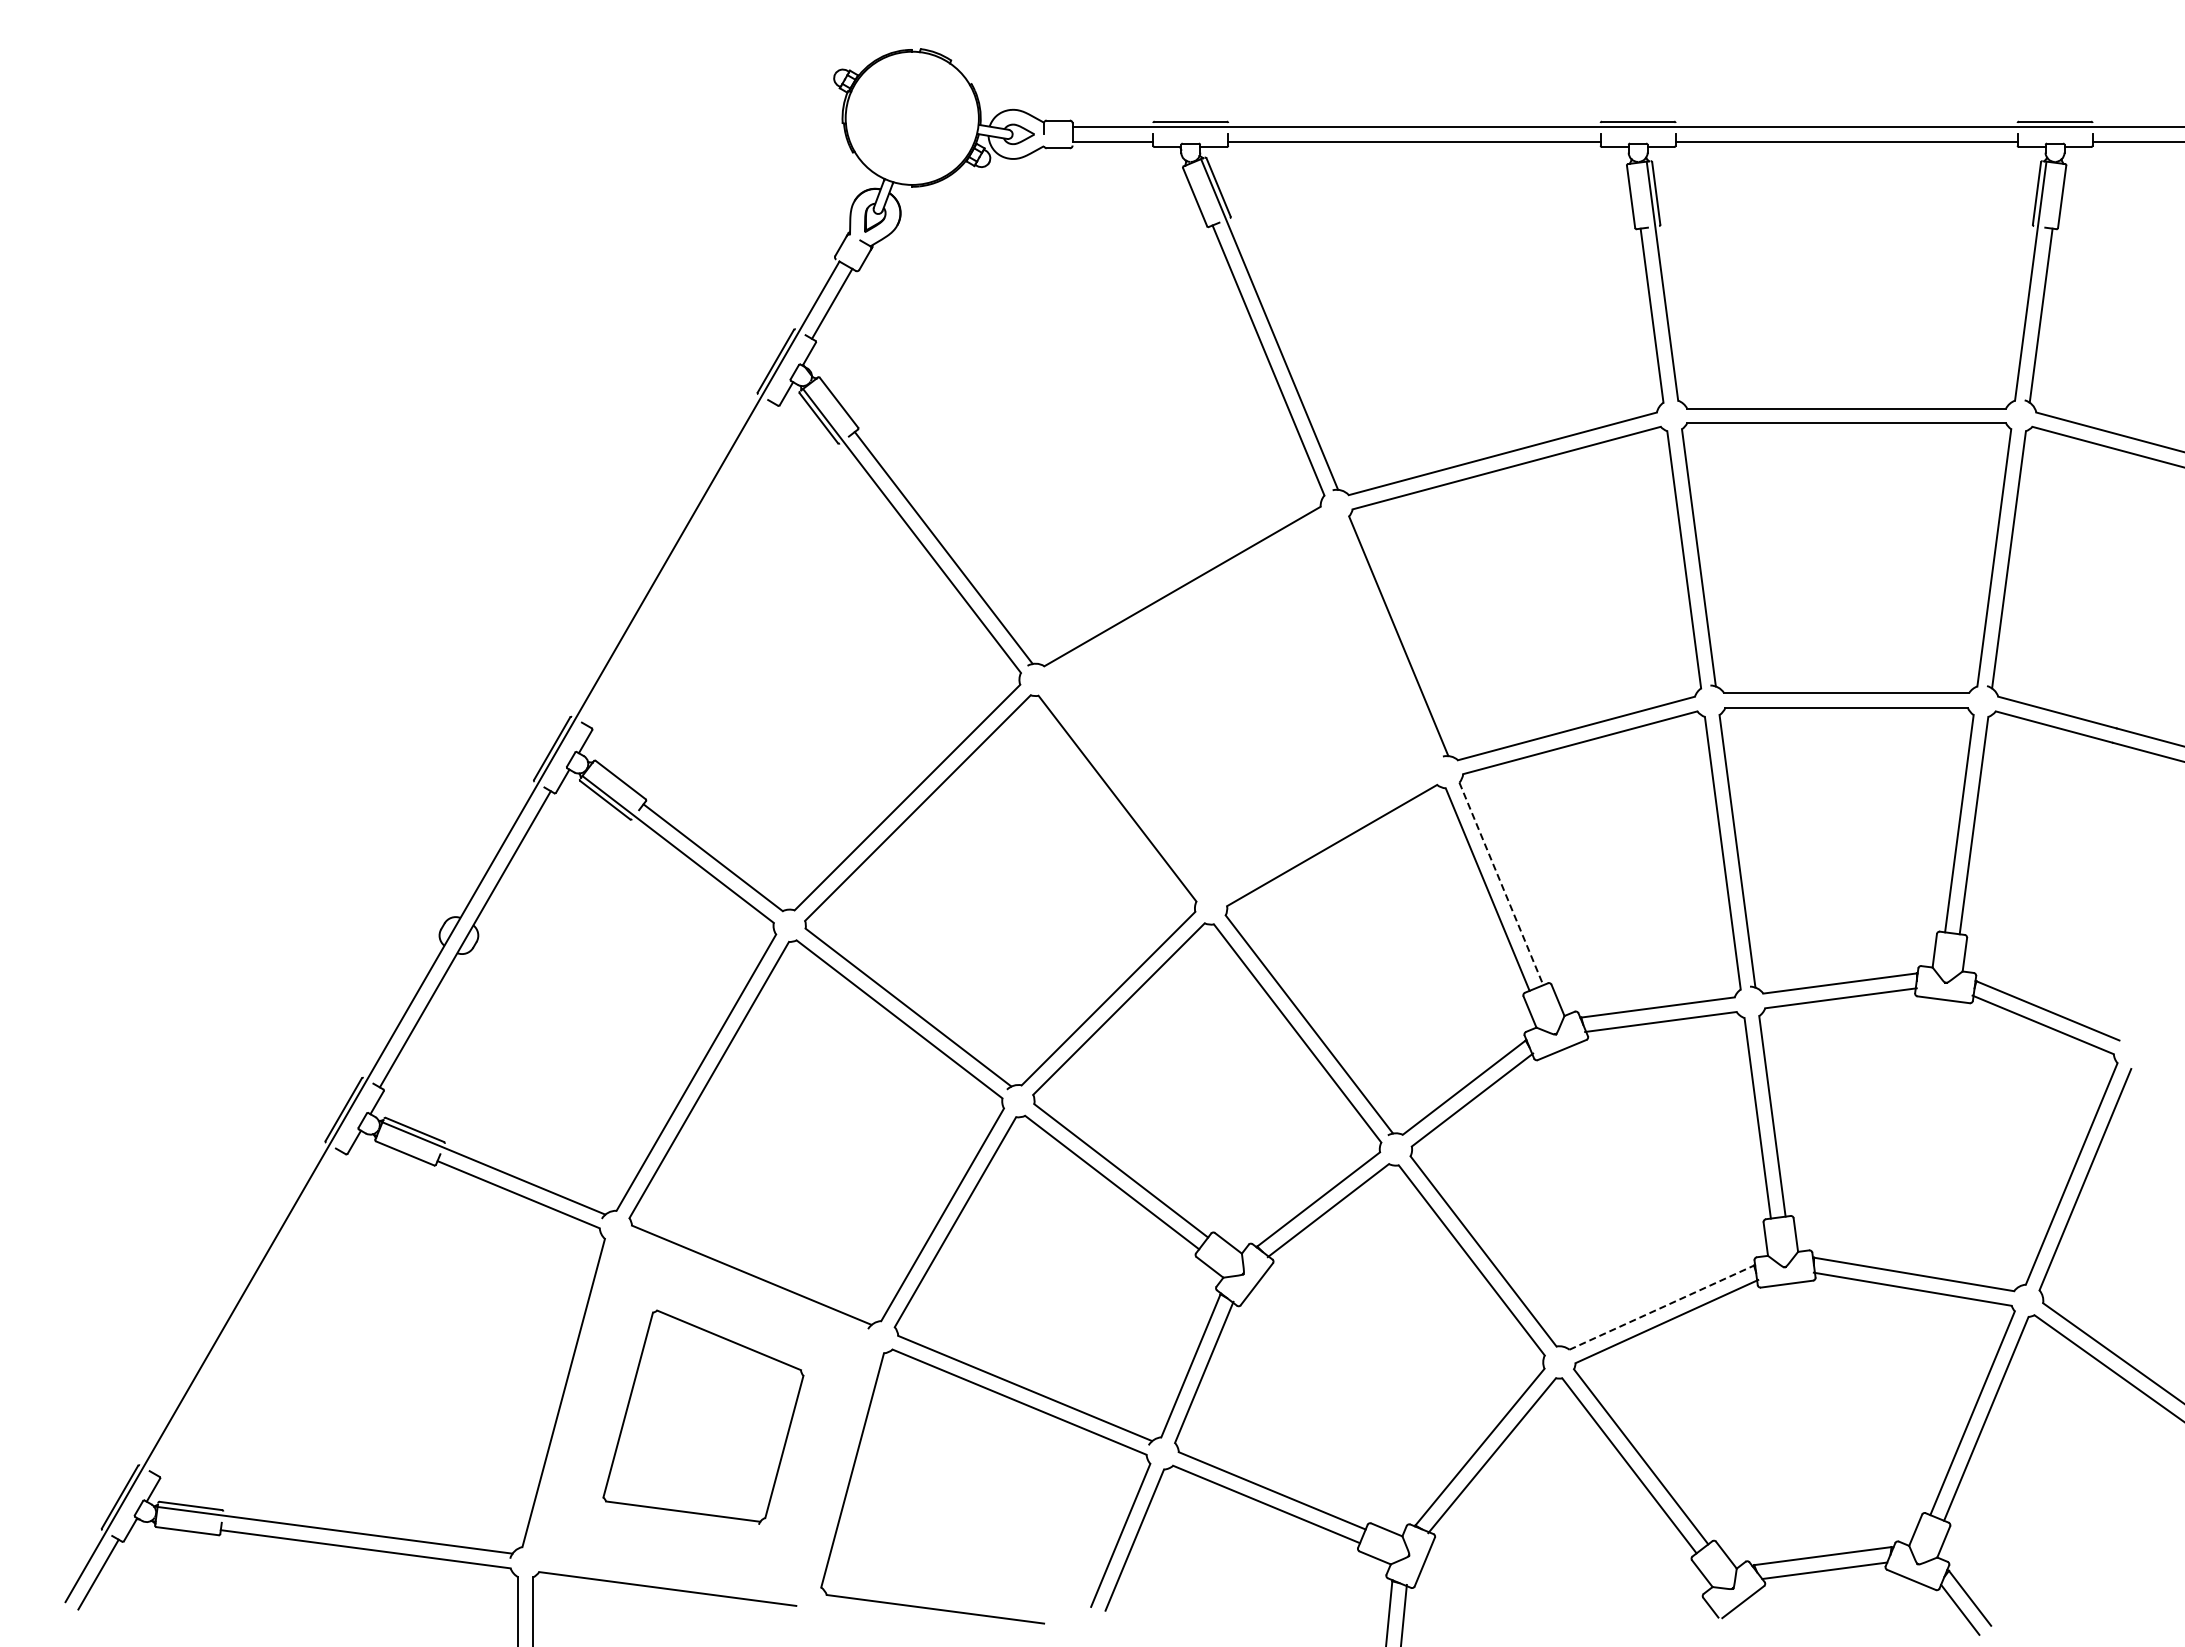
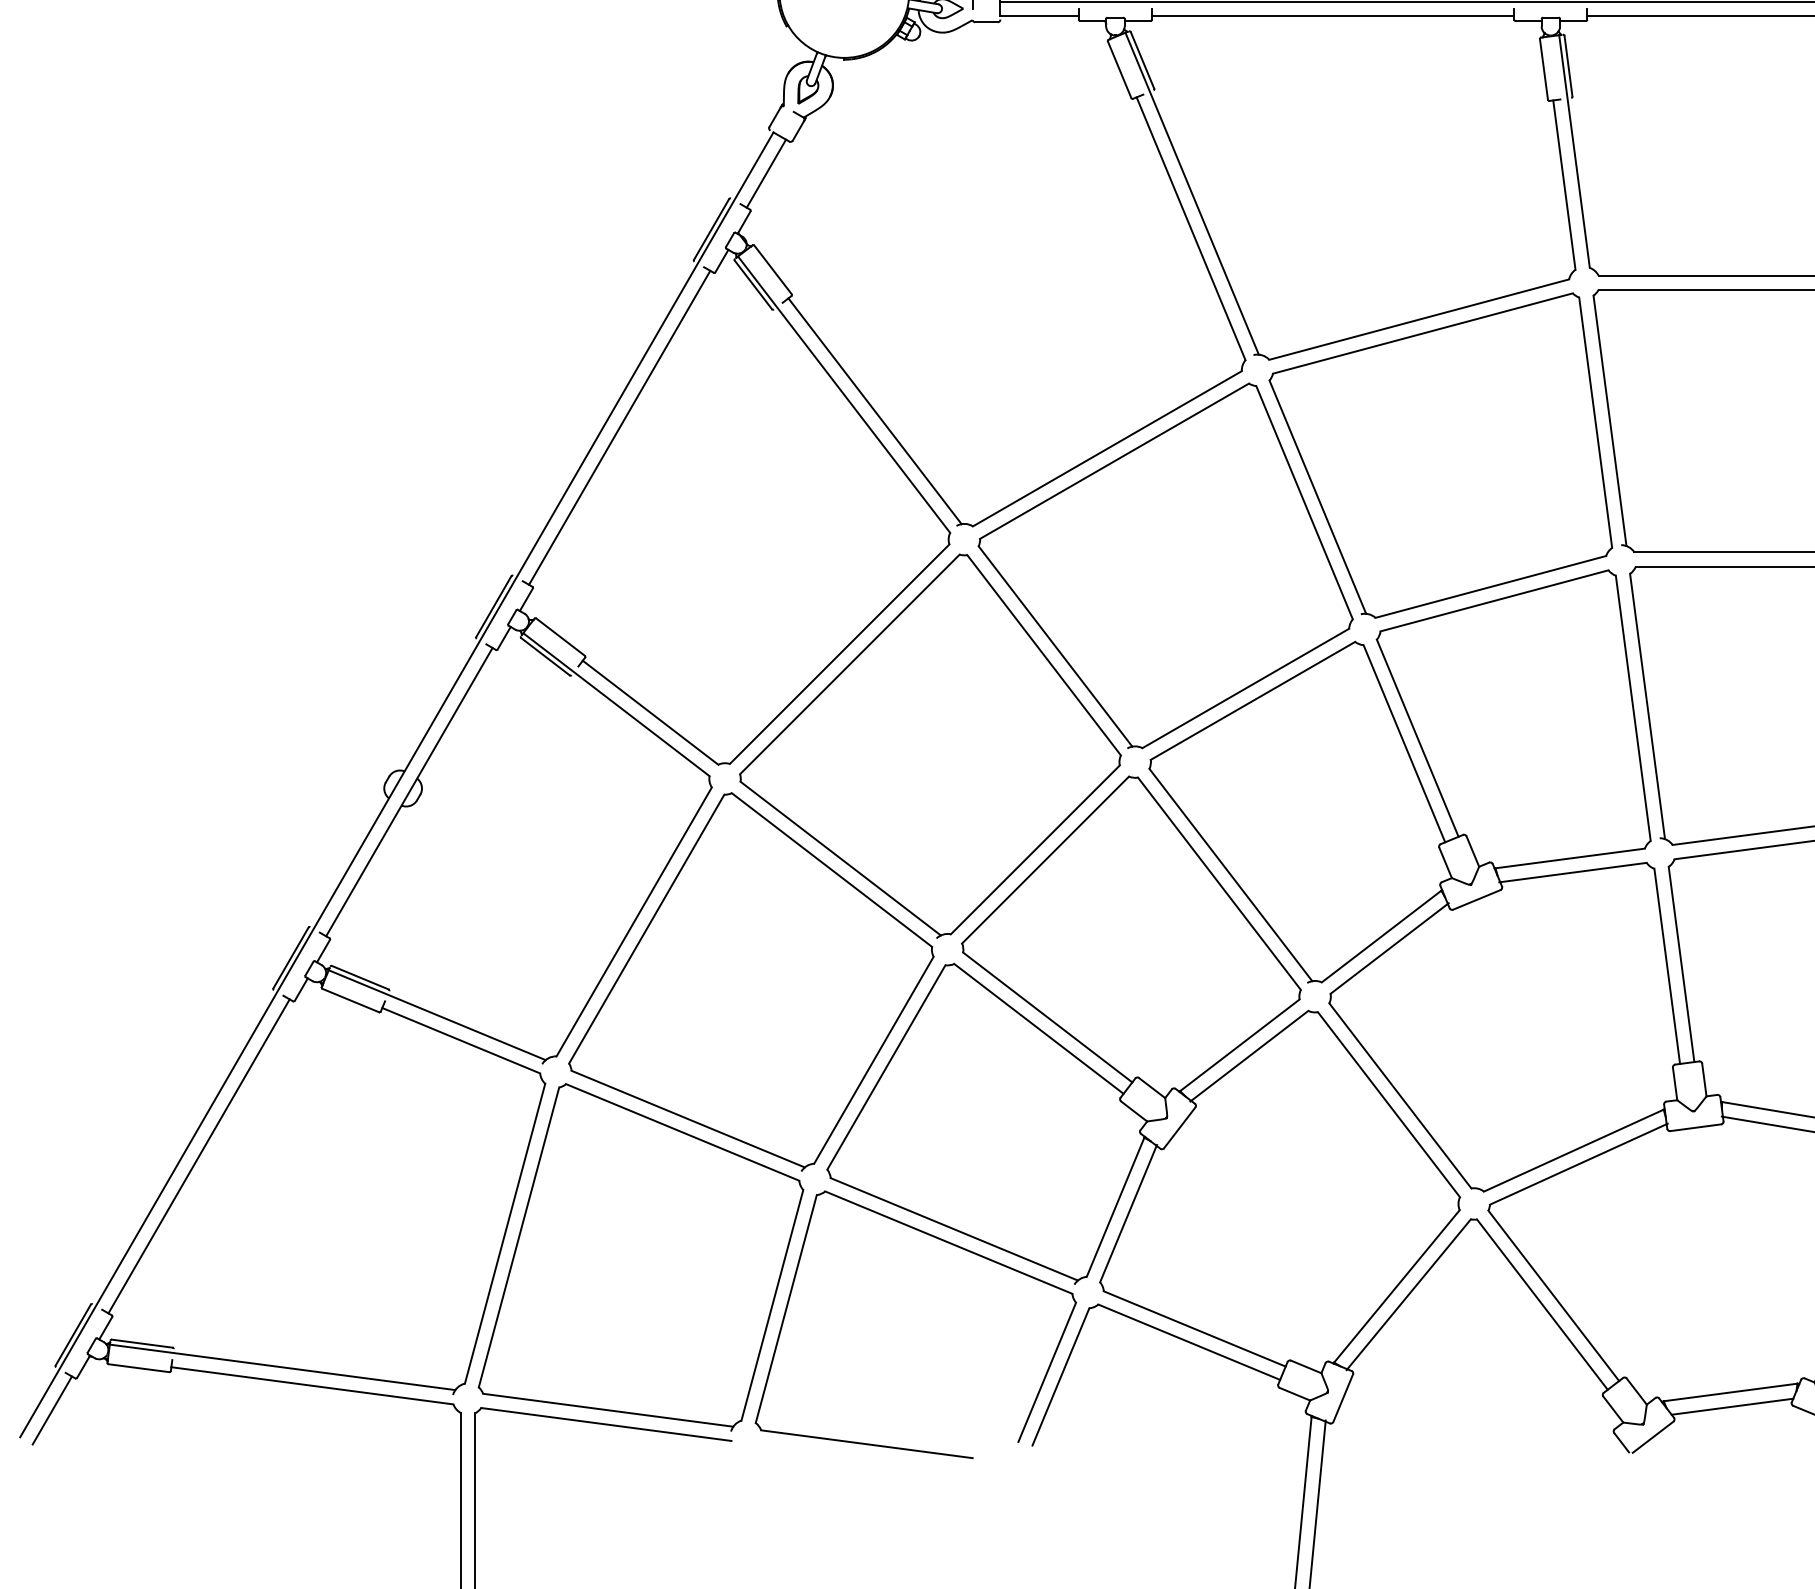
line: (681, 564) -> (619, 427), added
part: (1242, 706) -> (1165, 565), added
line: (1501, 883) -> (1417, 737), dashed -> solid
line: (1662, 1307) -> (1574, 1150), dashed -> solid
line: (249, 1313) -> (199, 1156), added
part: (703, 1417) -> (641, 1257), size x1.67

